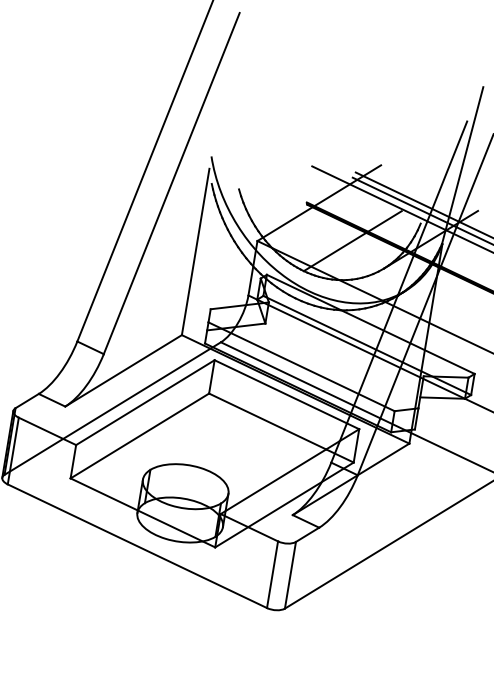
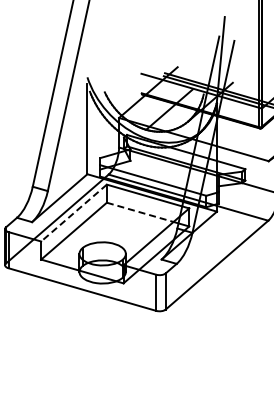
line: (144, 403) -> (73, 213), solid -> dashed
line: (268, 421) -> (140, 212), solid -> dashed

